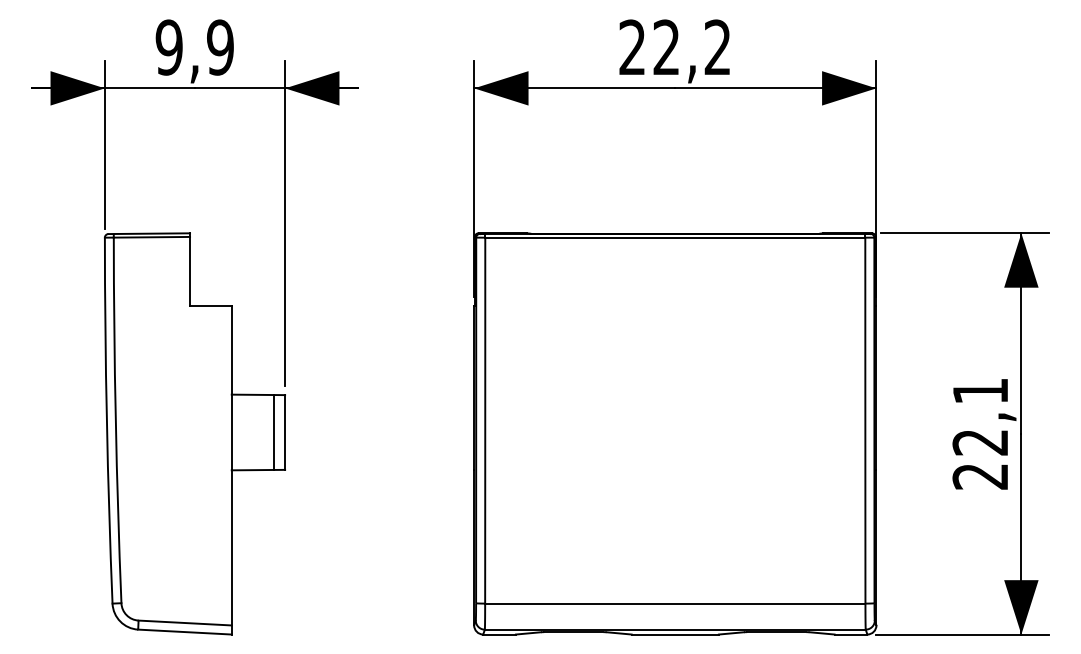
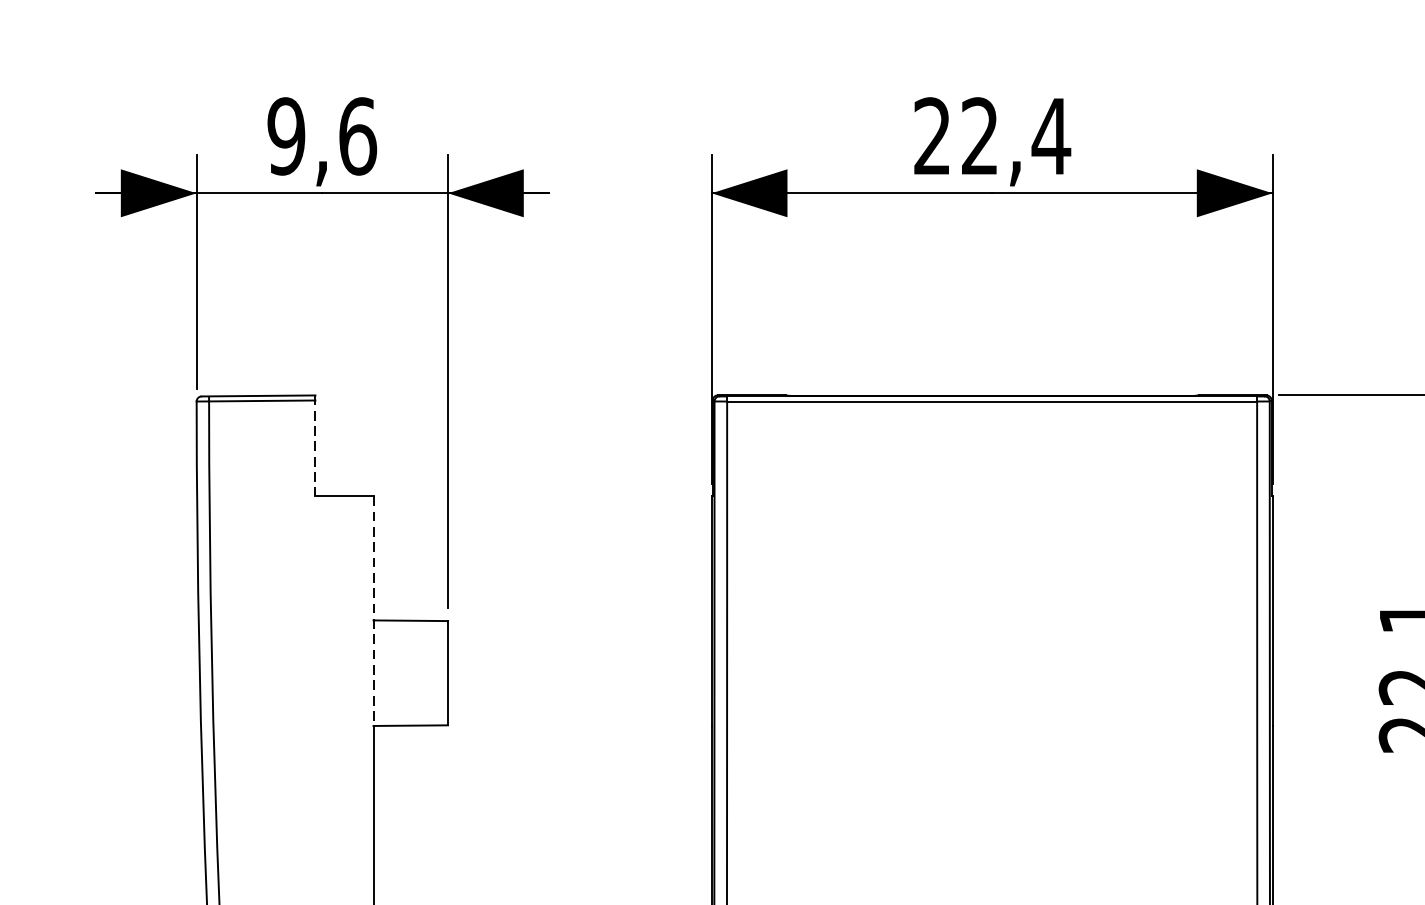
text: (717, 46) -> (1050, 134), 22,2 -> 22,4
text: (220, 47) -> (357, 136), 9,9 -> 9,6
line: (190, 269) -> (316, 445), solid -> dashed
line: (231, 388) -> (373, 611), solid -> dashed
line: (273, 432) -> (431, 673), removed

